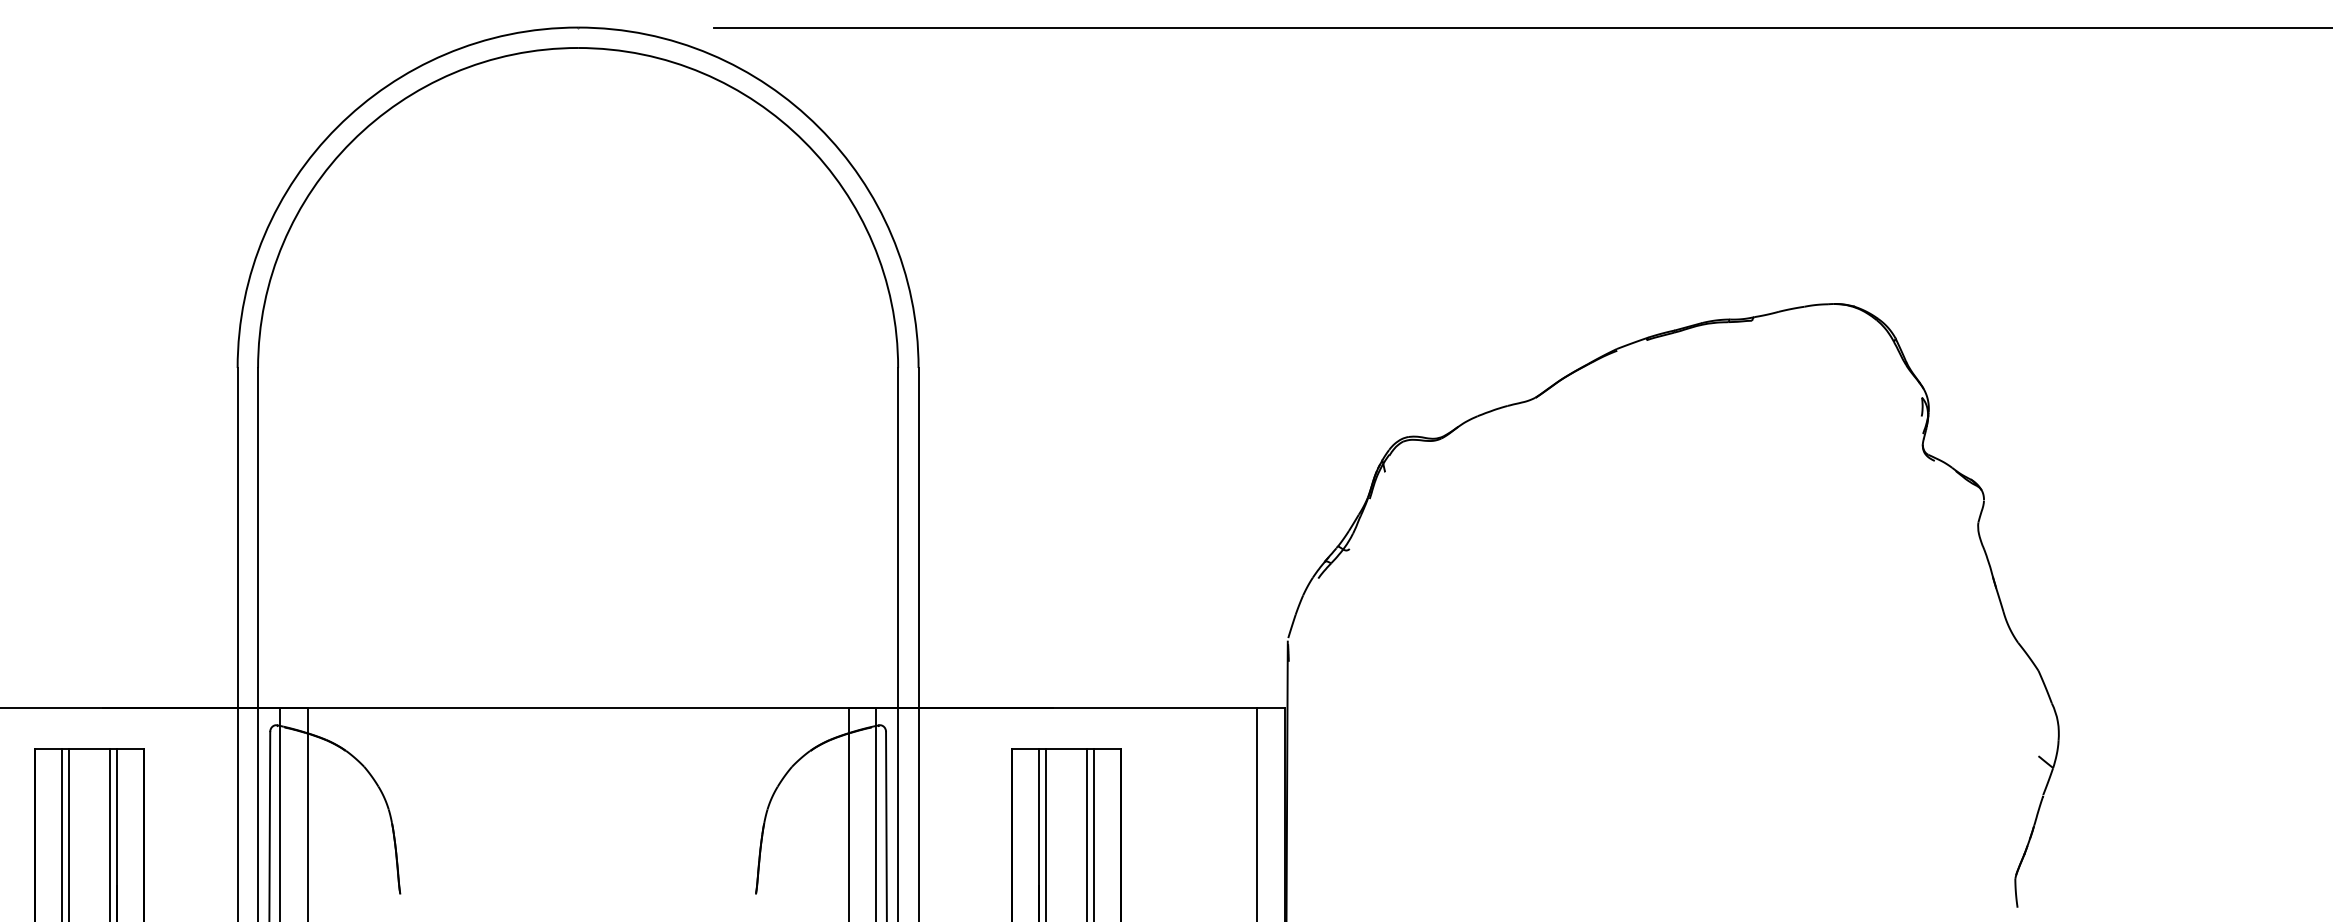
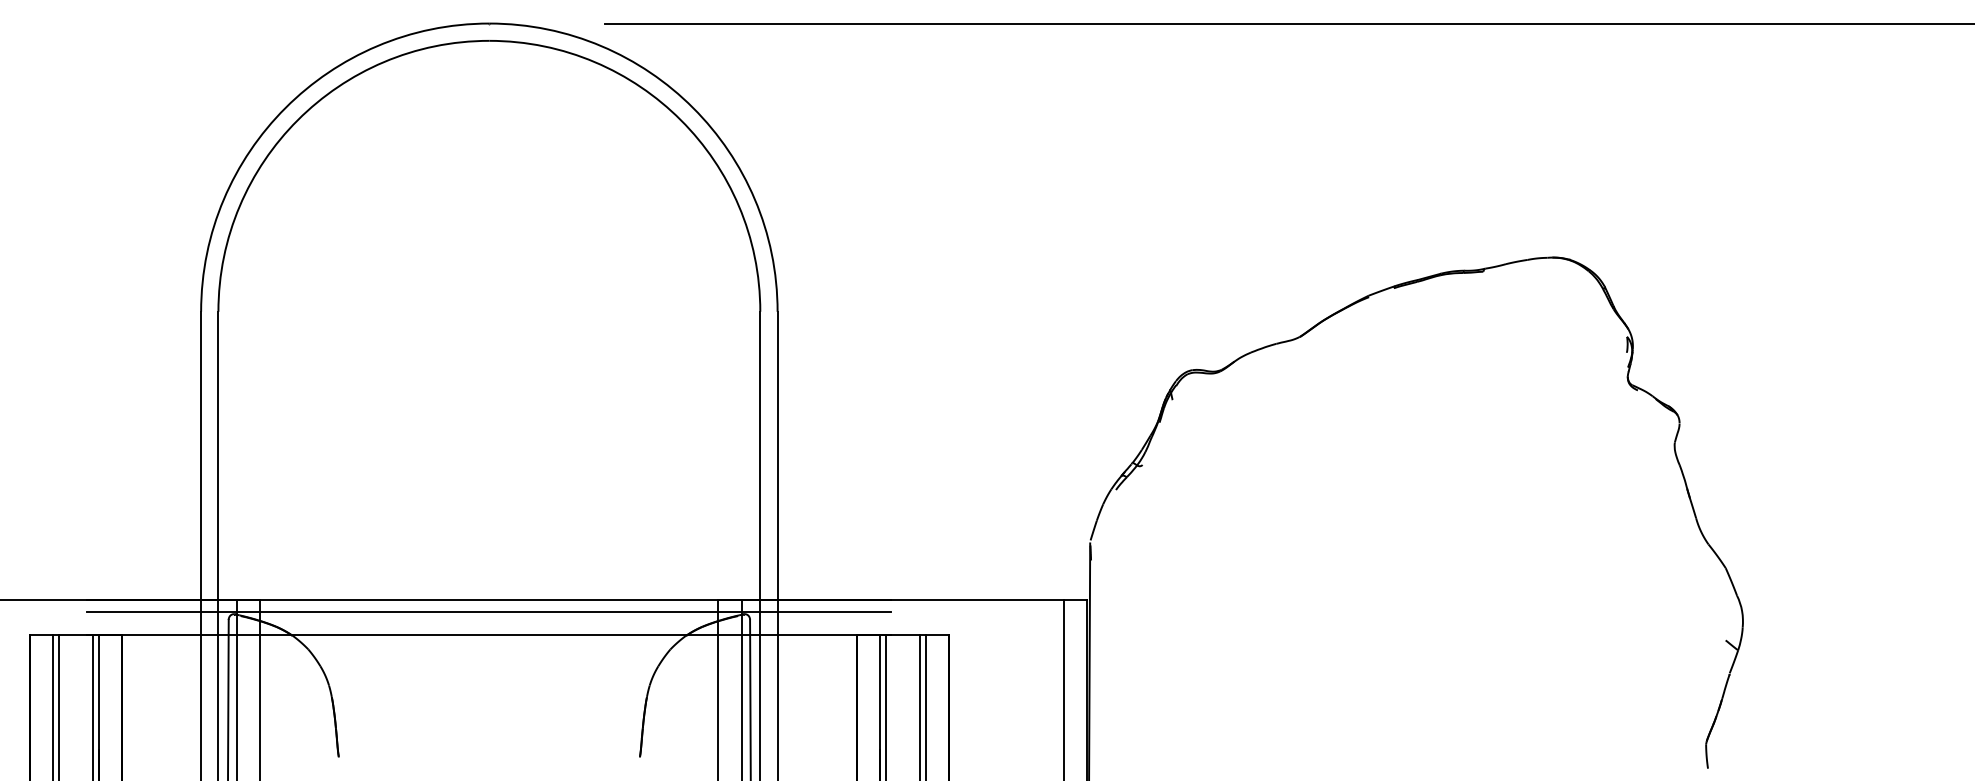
line: (577, 722) -> (488, 611), added
line: (577, 749) -> (488, 634), added

